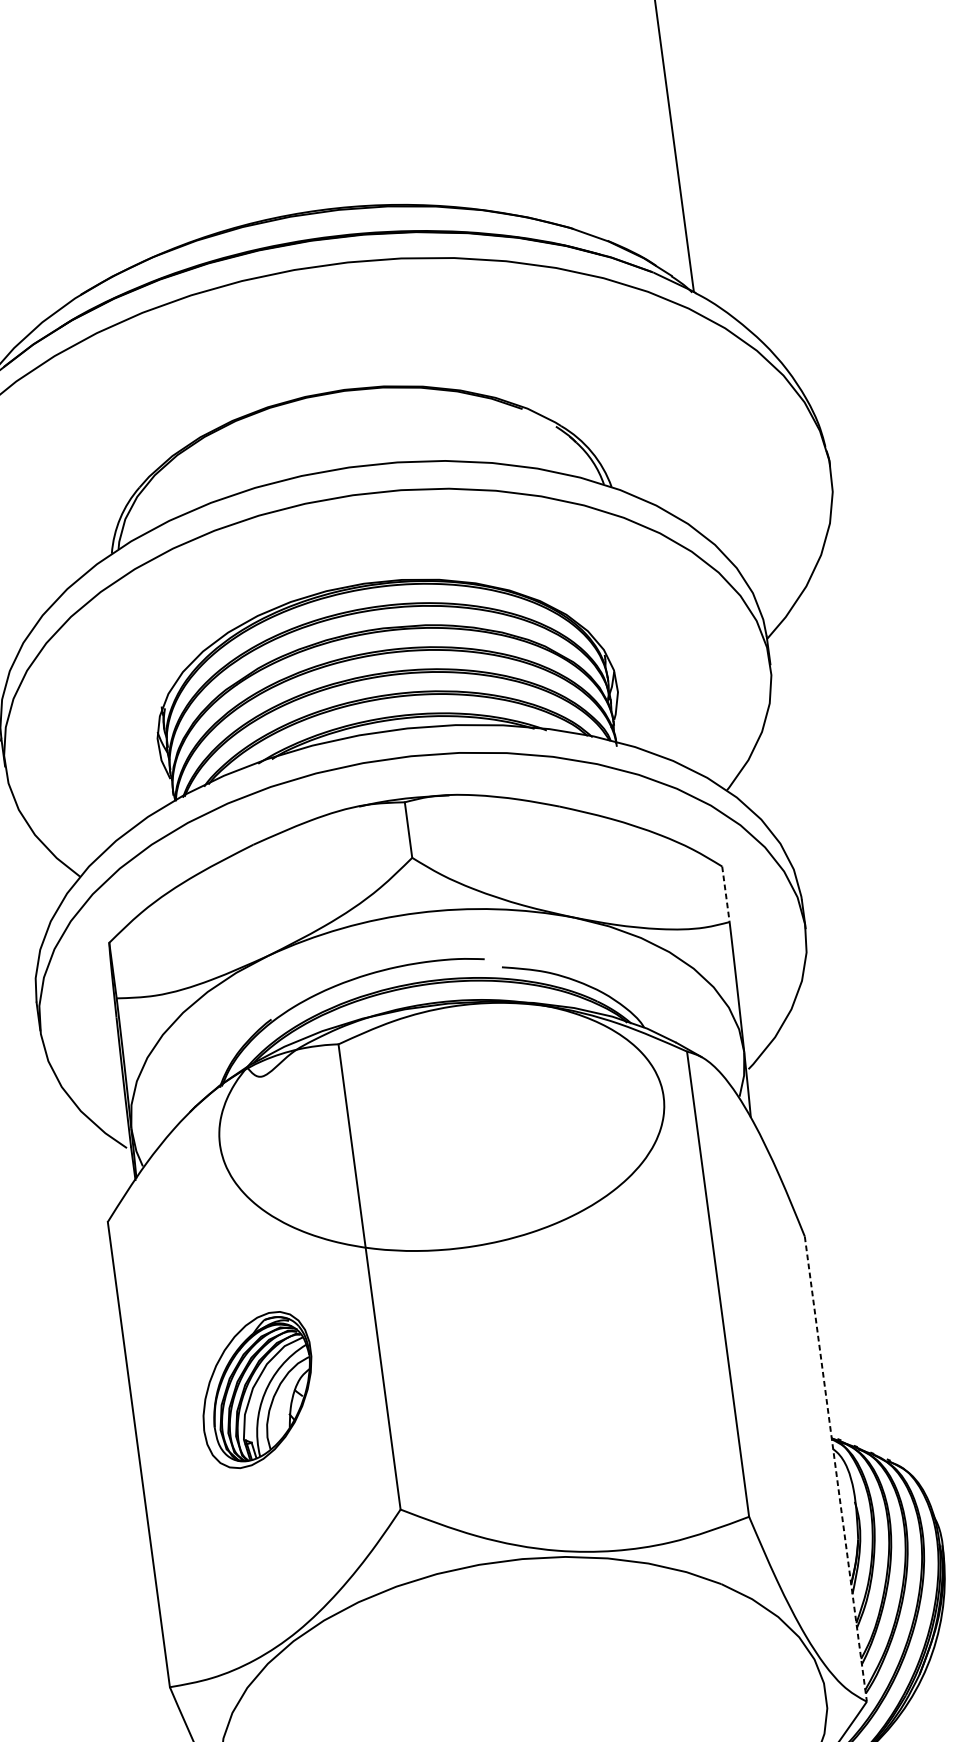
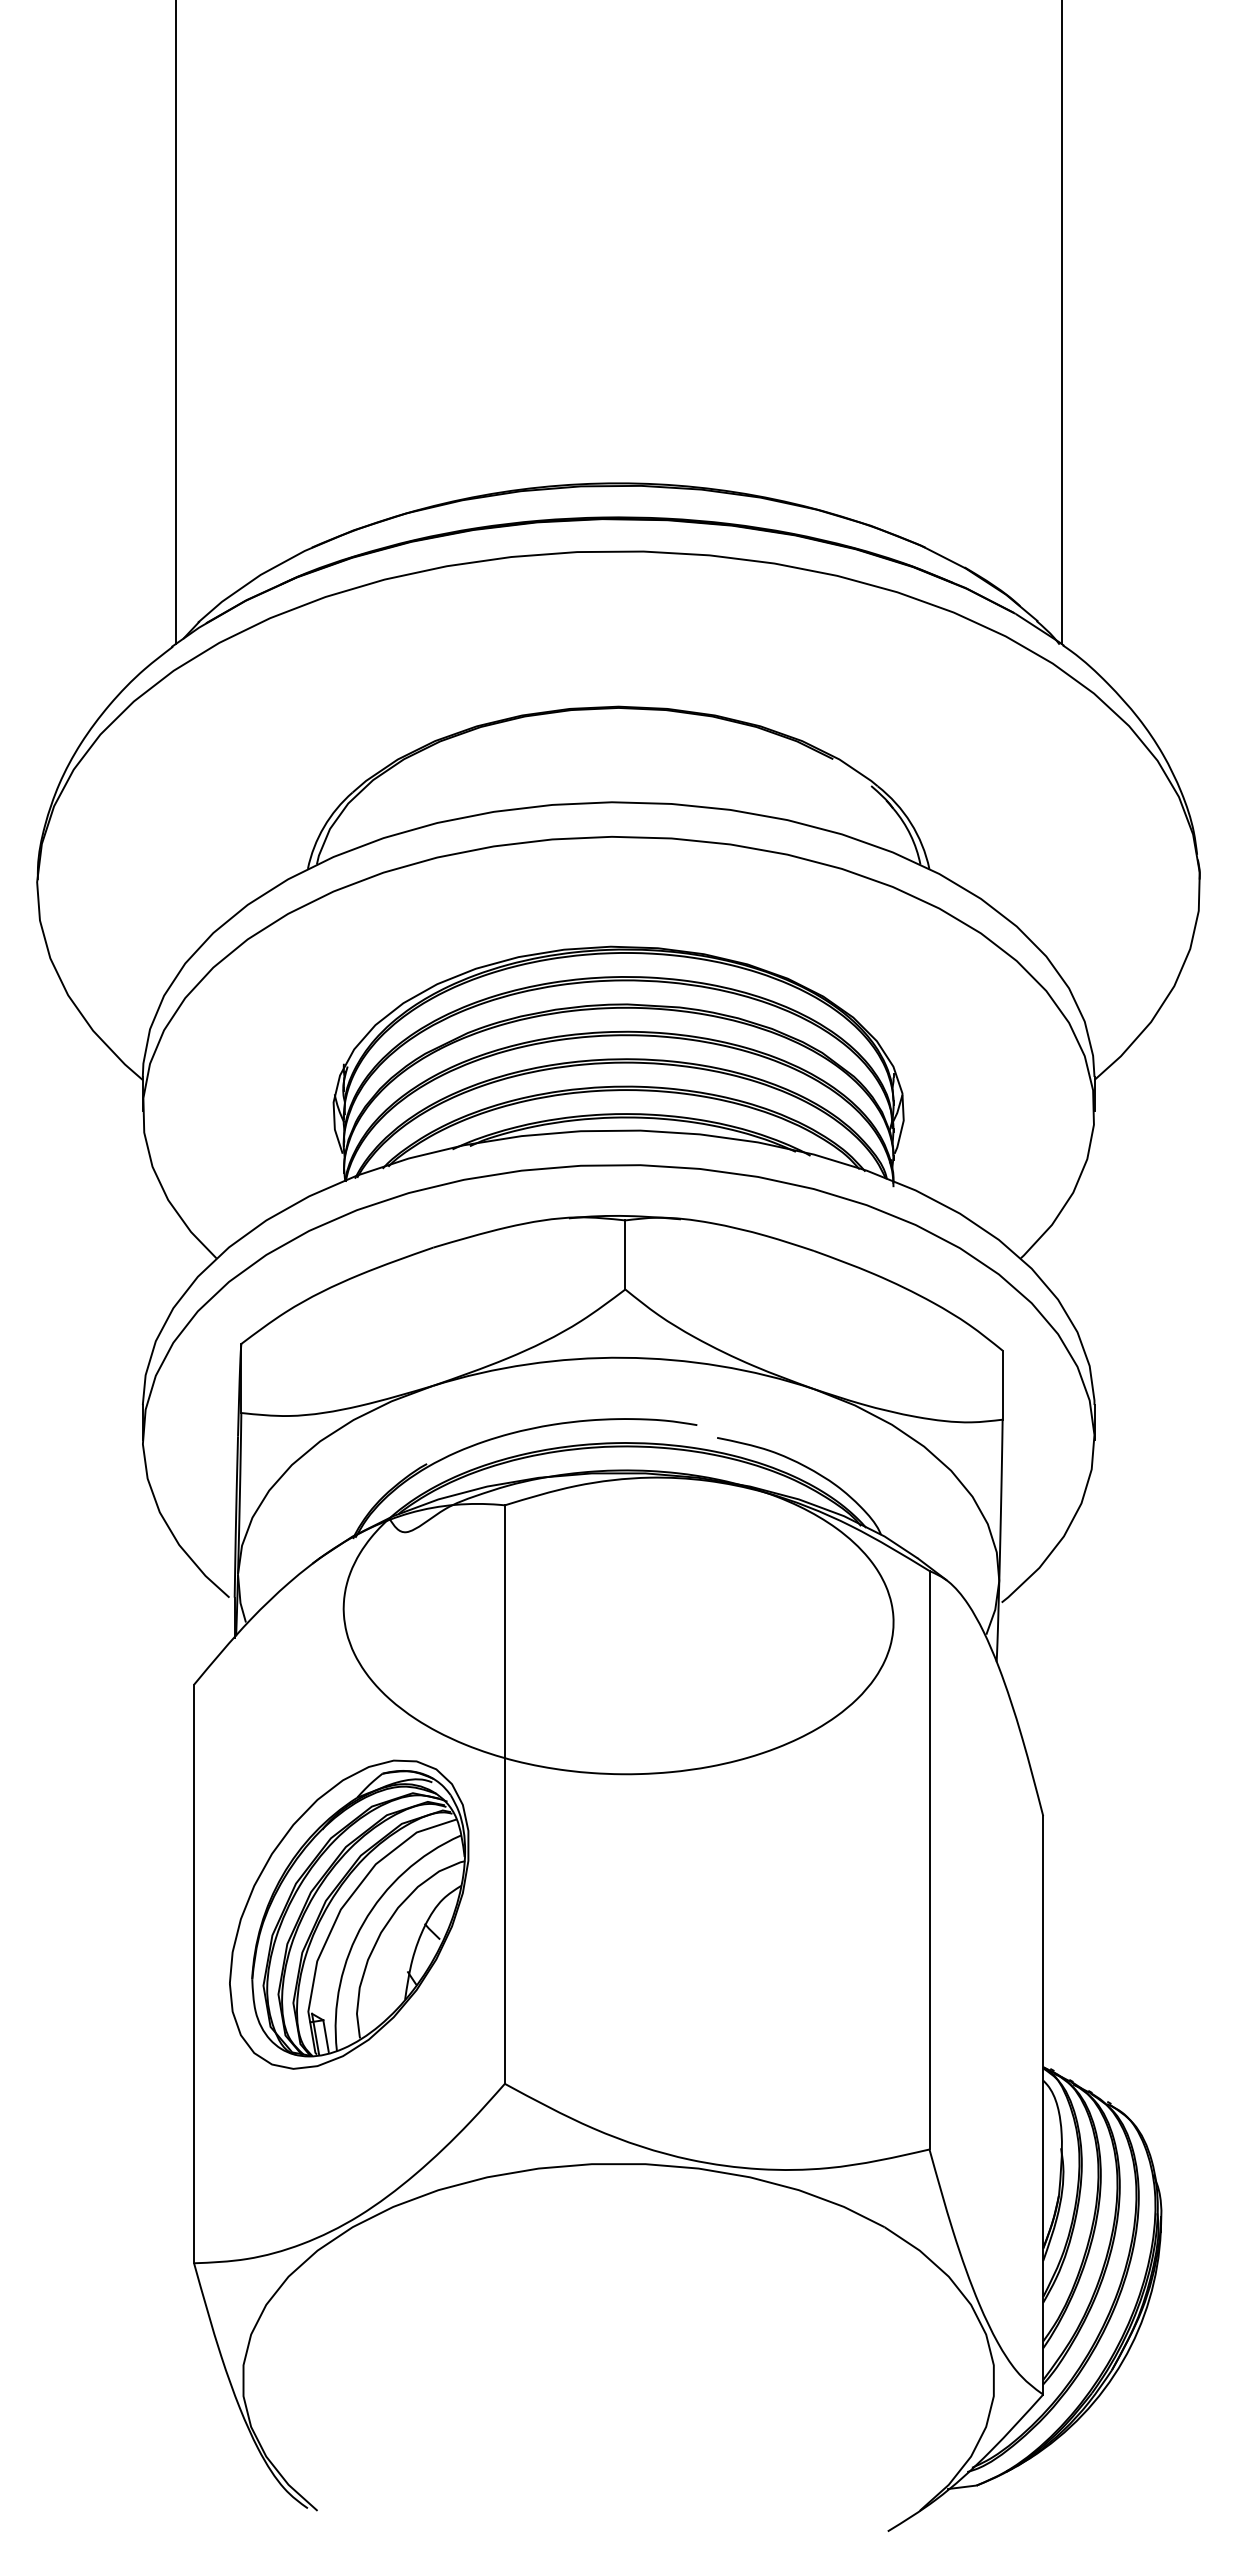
line: (725, 894) -> (1002, 1385), dashed -> solid
part: (257, 1390) -> (349, 1914), size x1.67
line: (836, 1469) -> (1043, 2105), dashed -> solid

